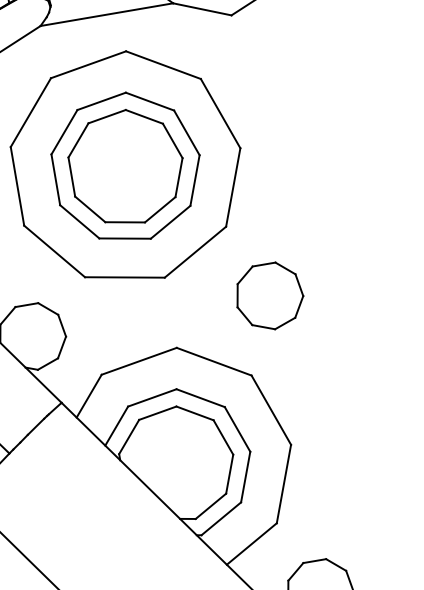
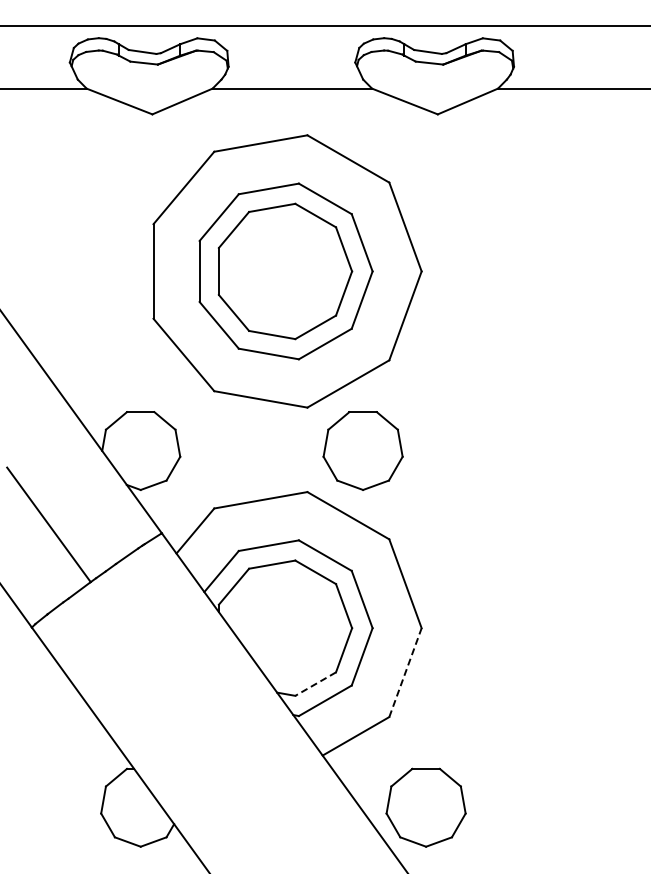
part: (269, 296) -> (362, 450), moved
line: (283, 483) -> (405, 672), solid -> dashed
line: (210, 506) -> (315, 684), solid -> dashed

